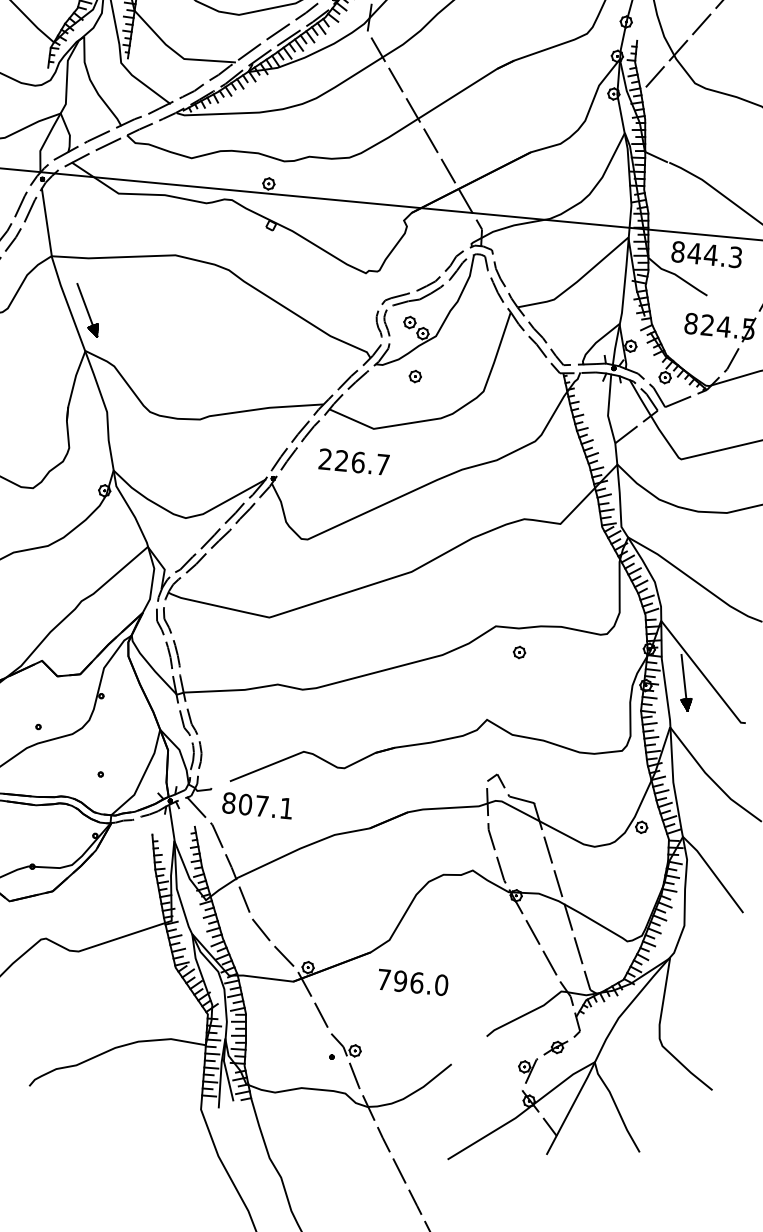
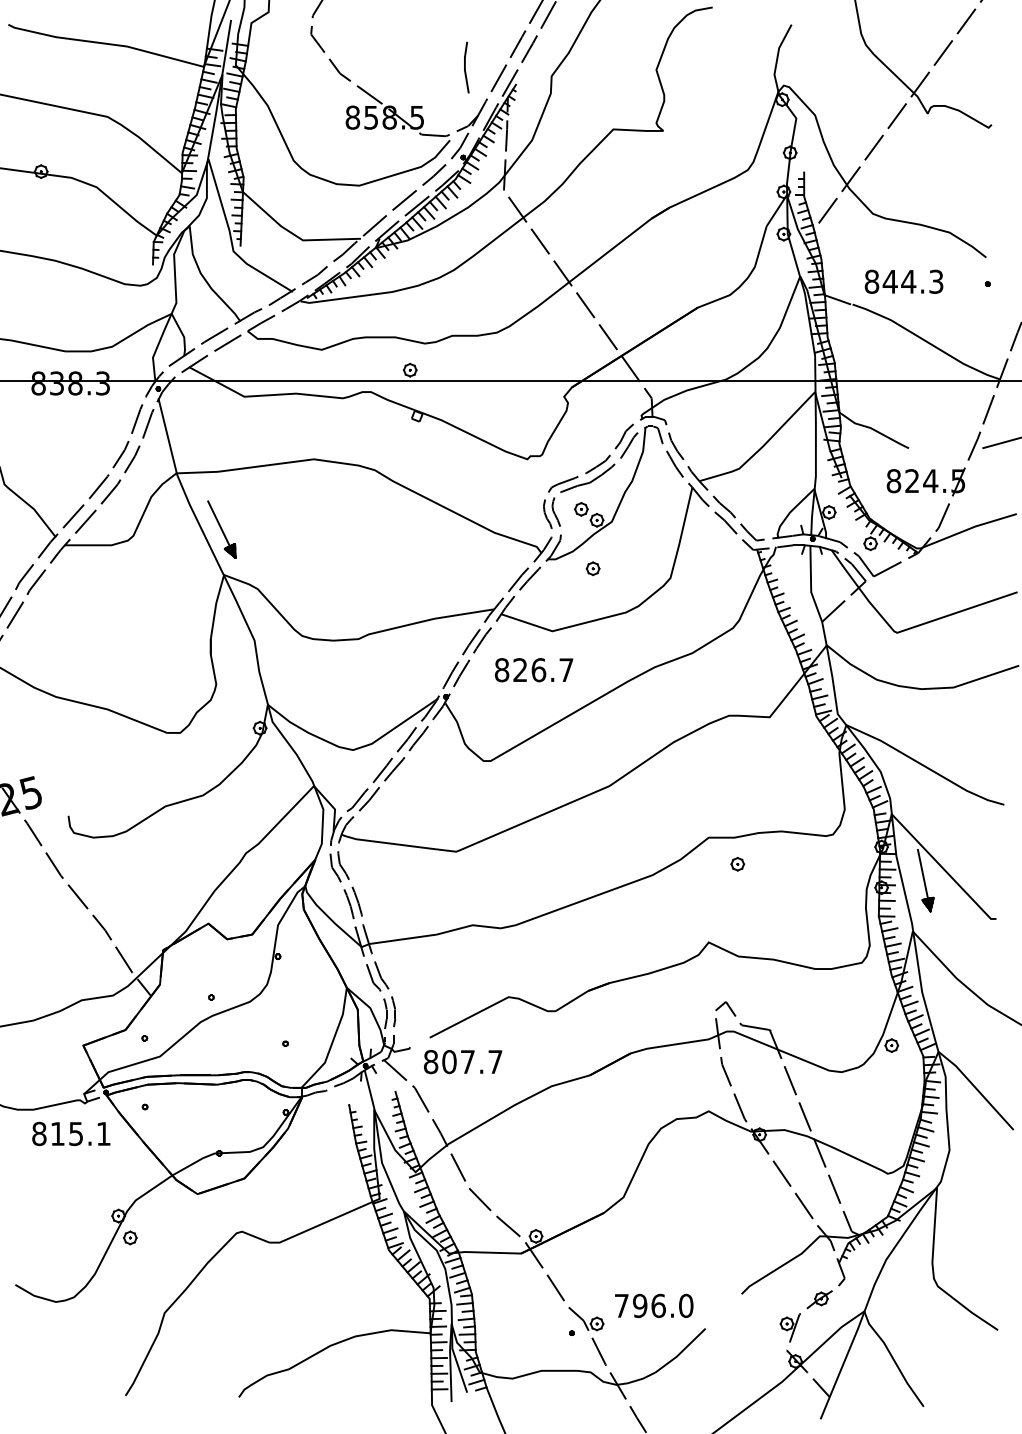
text: (706, 254) -> (903, 281), moved
text: (324, 459) -> (501, 670), 226.7 -> 826.7
text: (286, 808) -> (495, 1061), 807.1 -> 807.7
text: (413, 982) -> (654, 1305), moved

